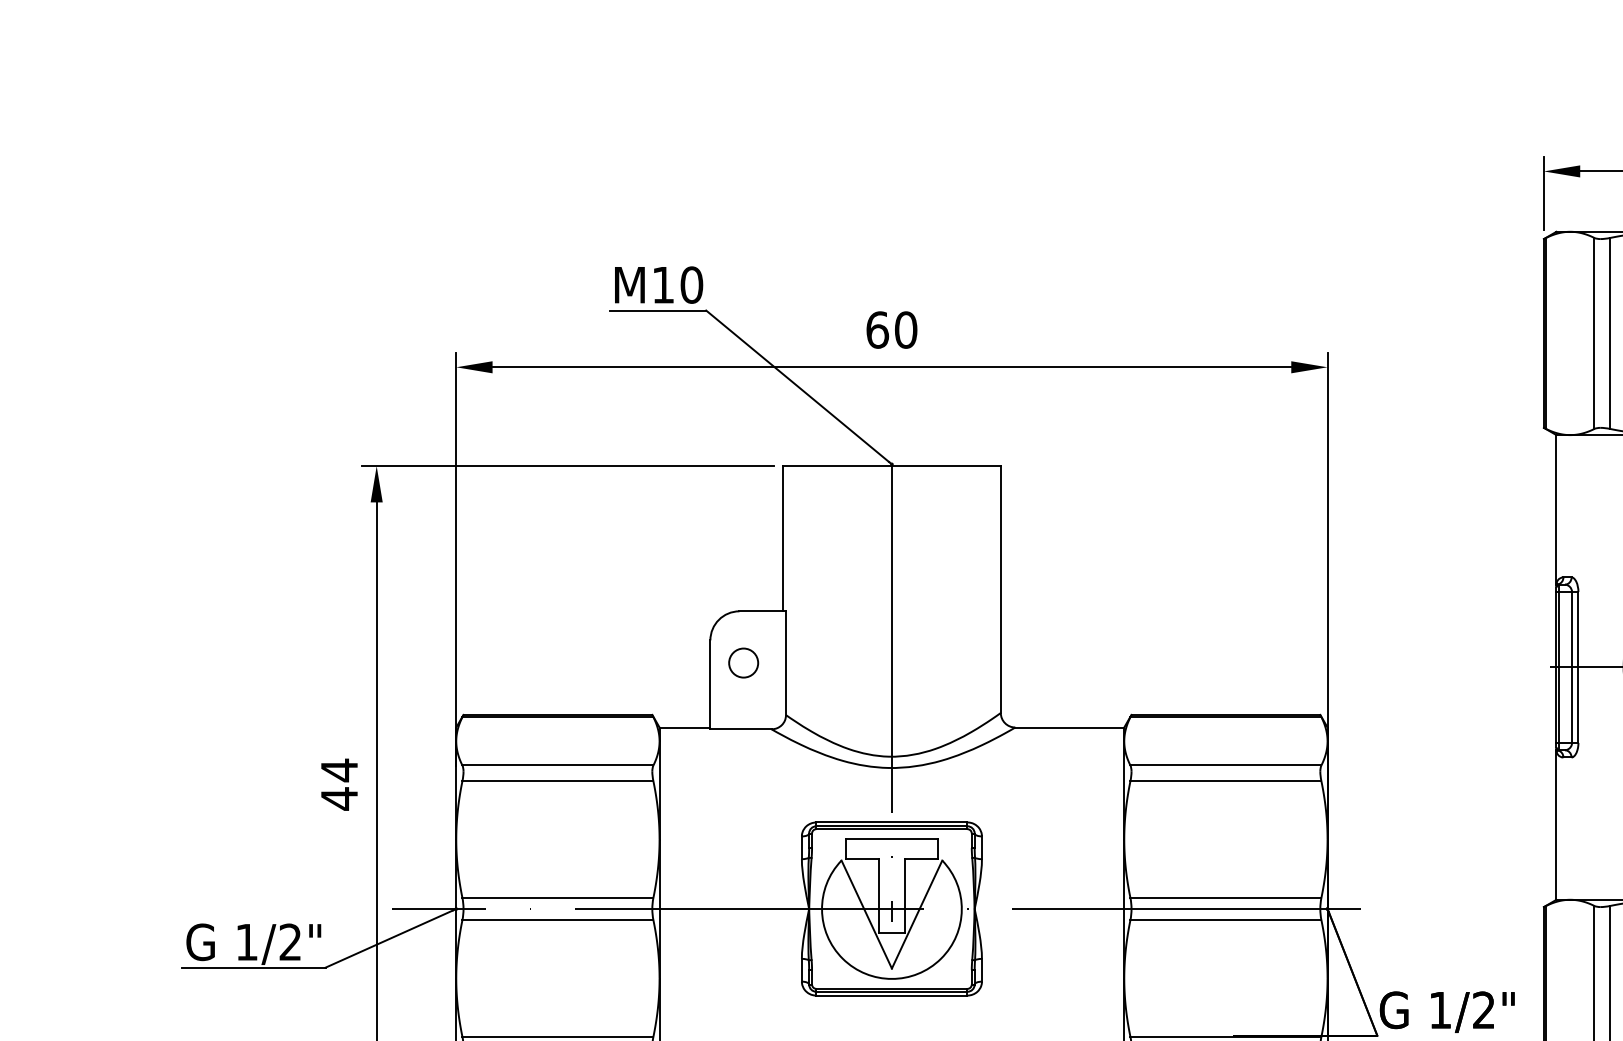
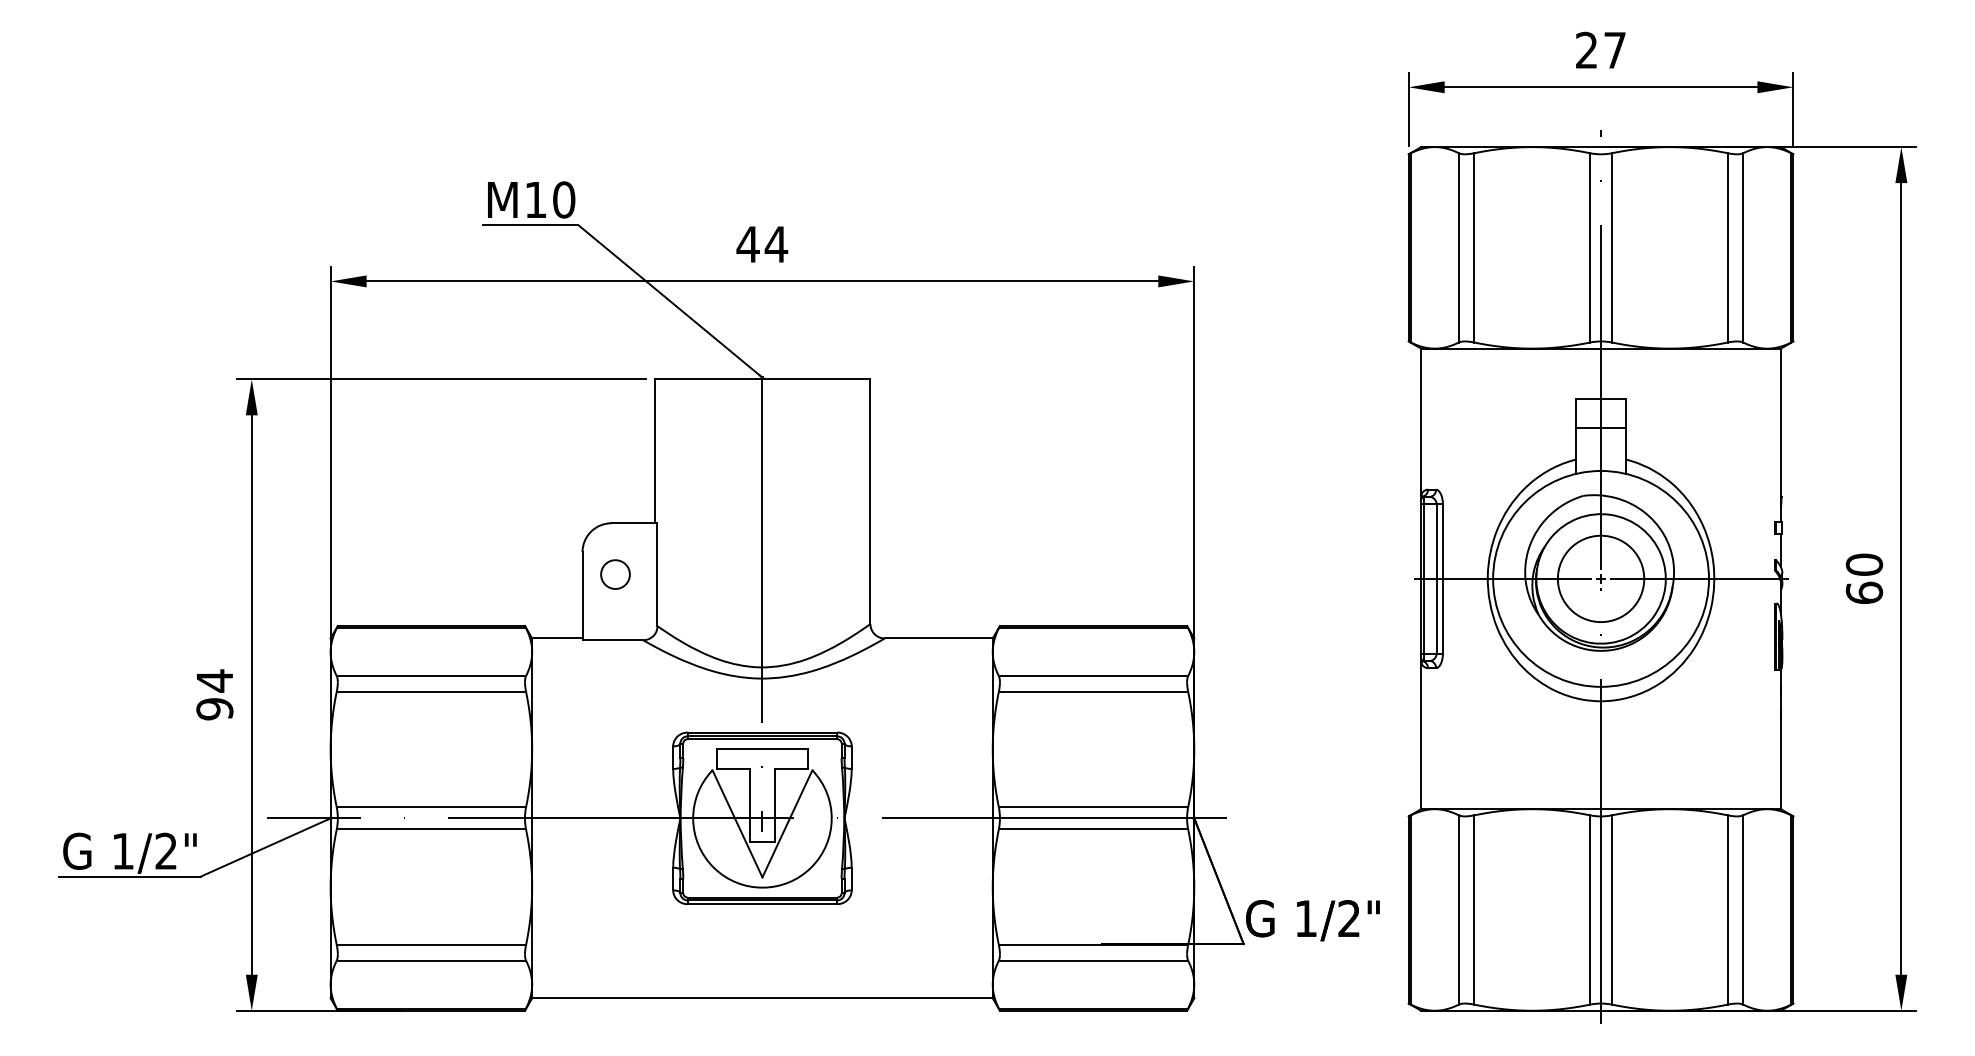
text: (891, 330) -> (762, 244), 60 -> 44
text: (339, 799) -> (214, 709), 44 -> 94

